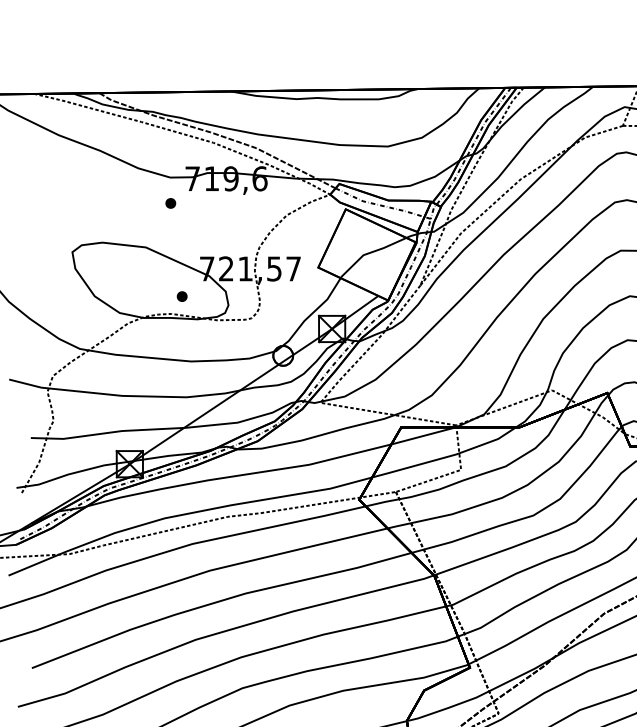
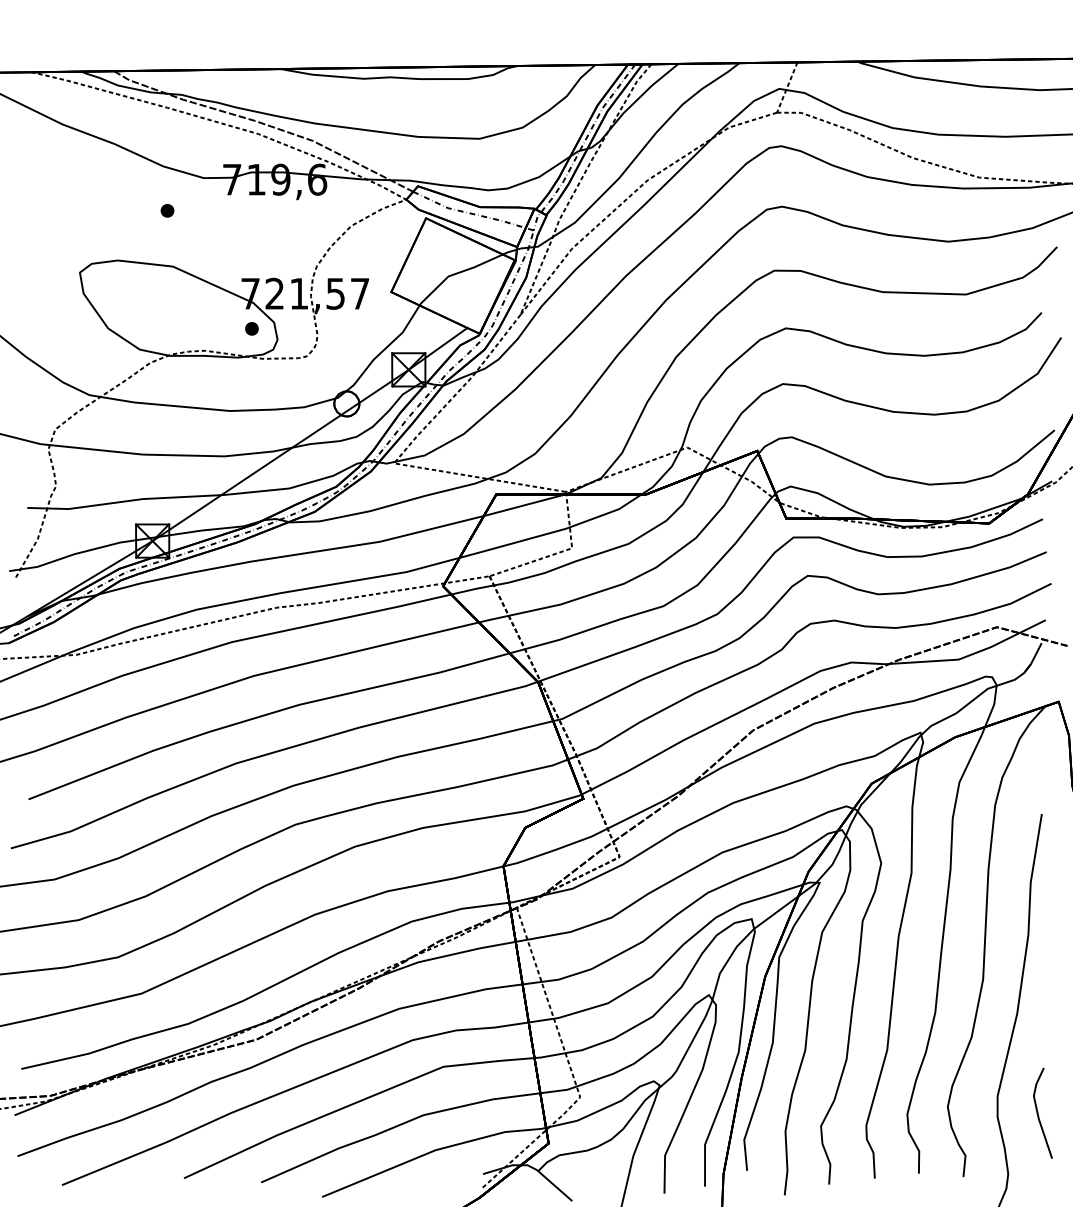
part: (170, 203) -> (167, 210), moved
part: (181, 296) -> (251, 328), moved

